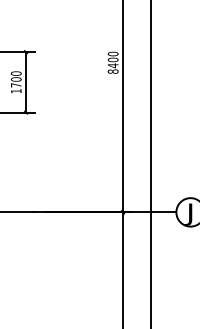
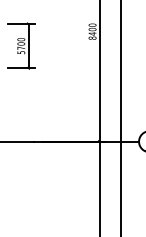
text: (16, 91) -> (21, 52), 1700 -> 5700

